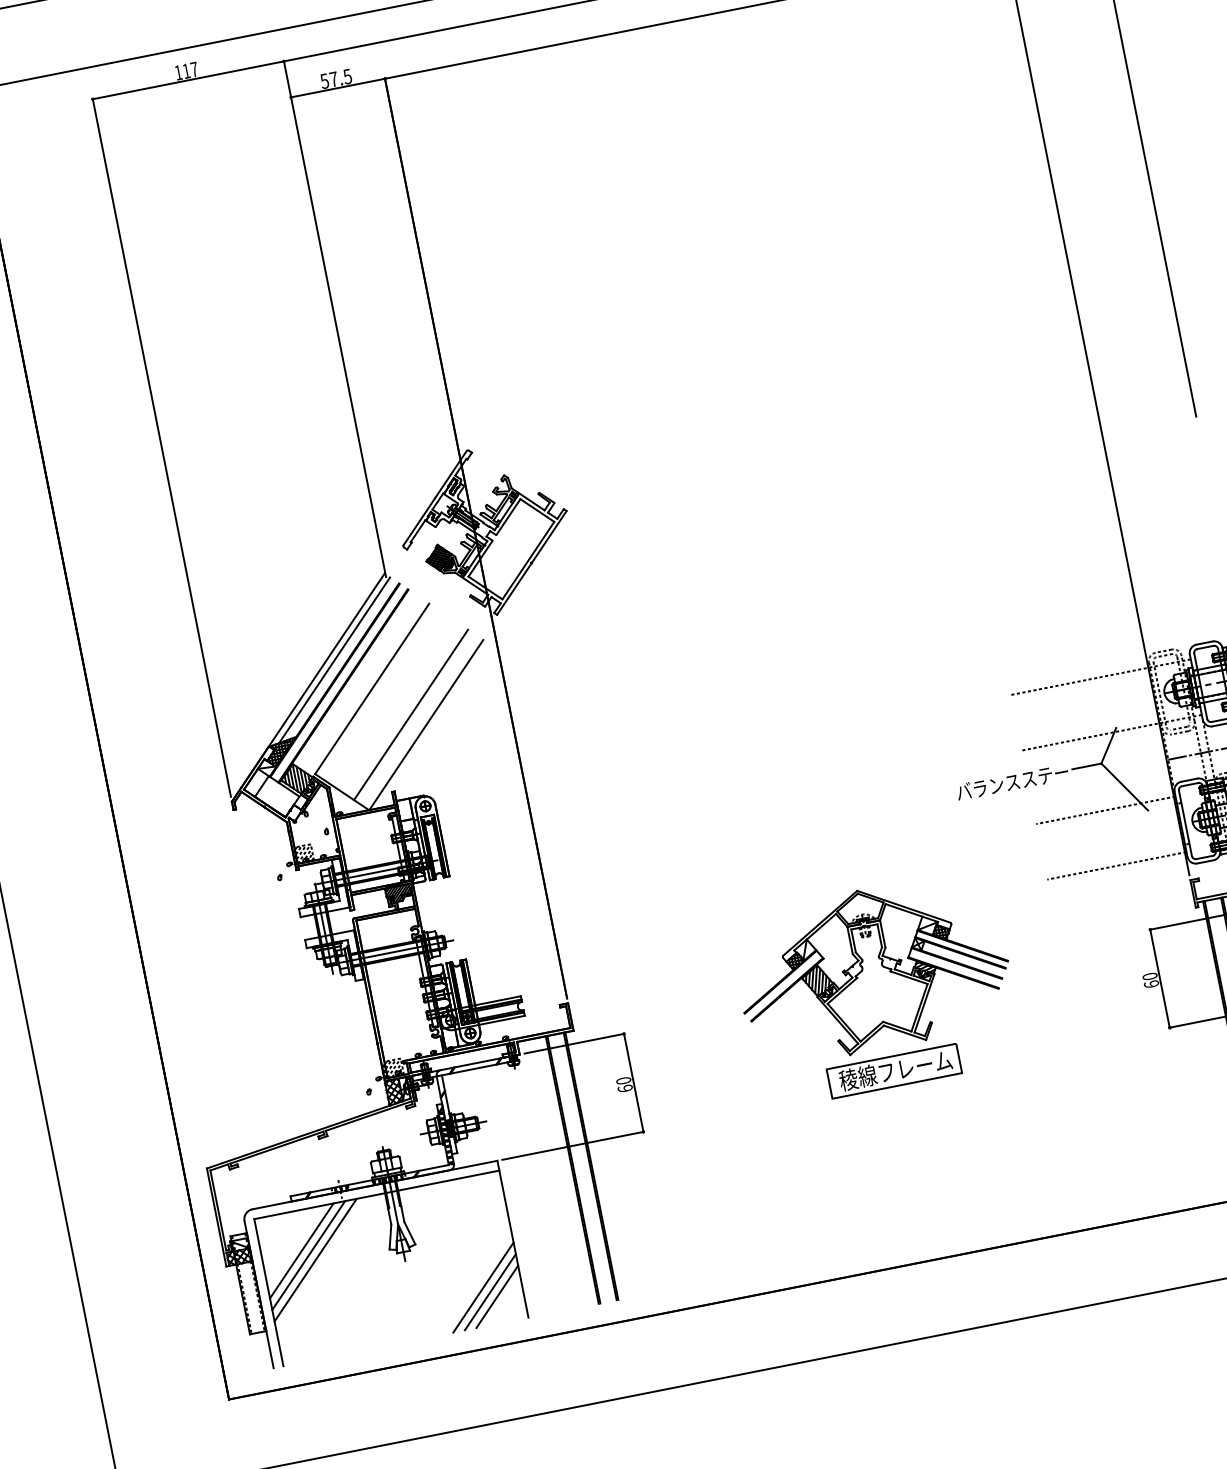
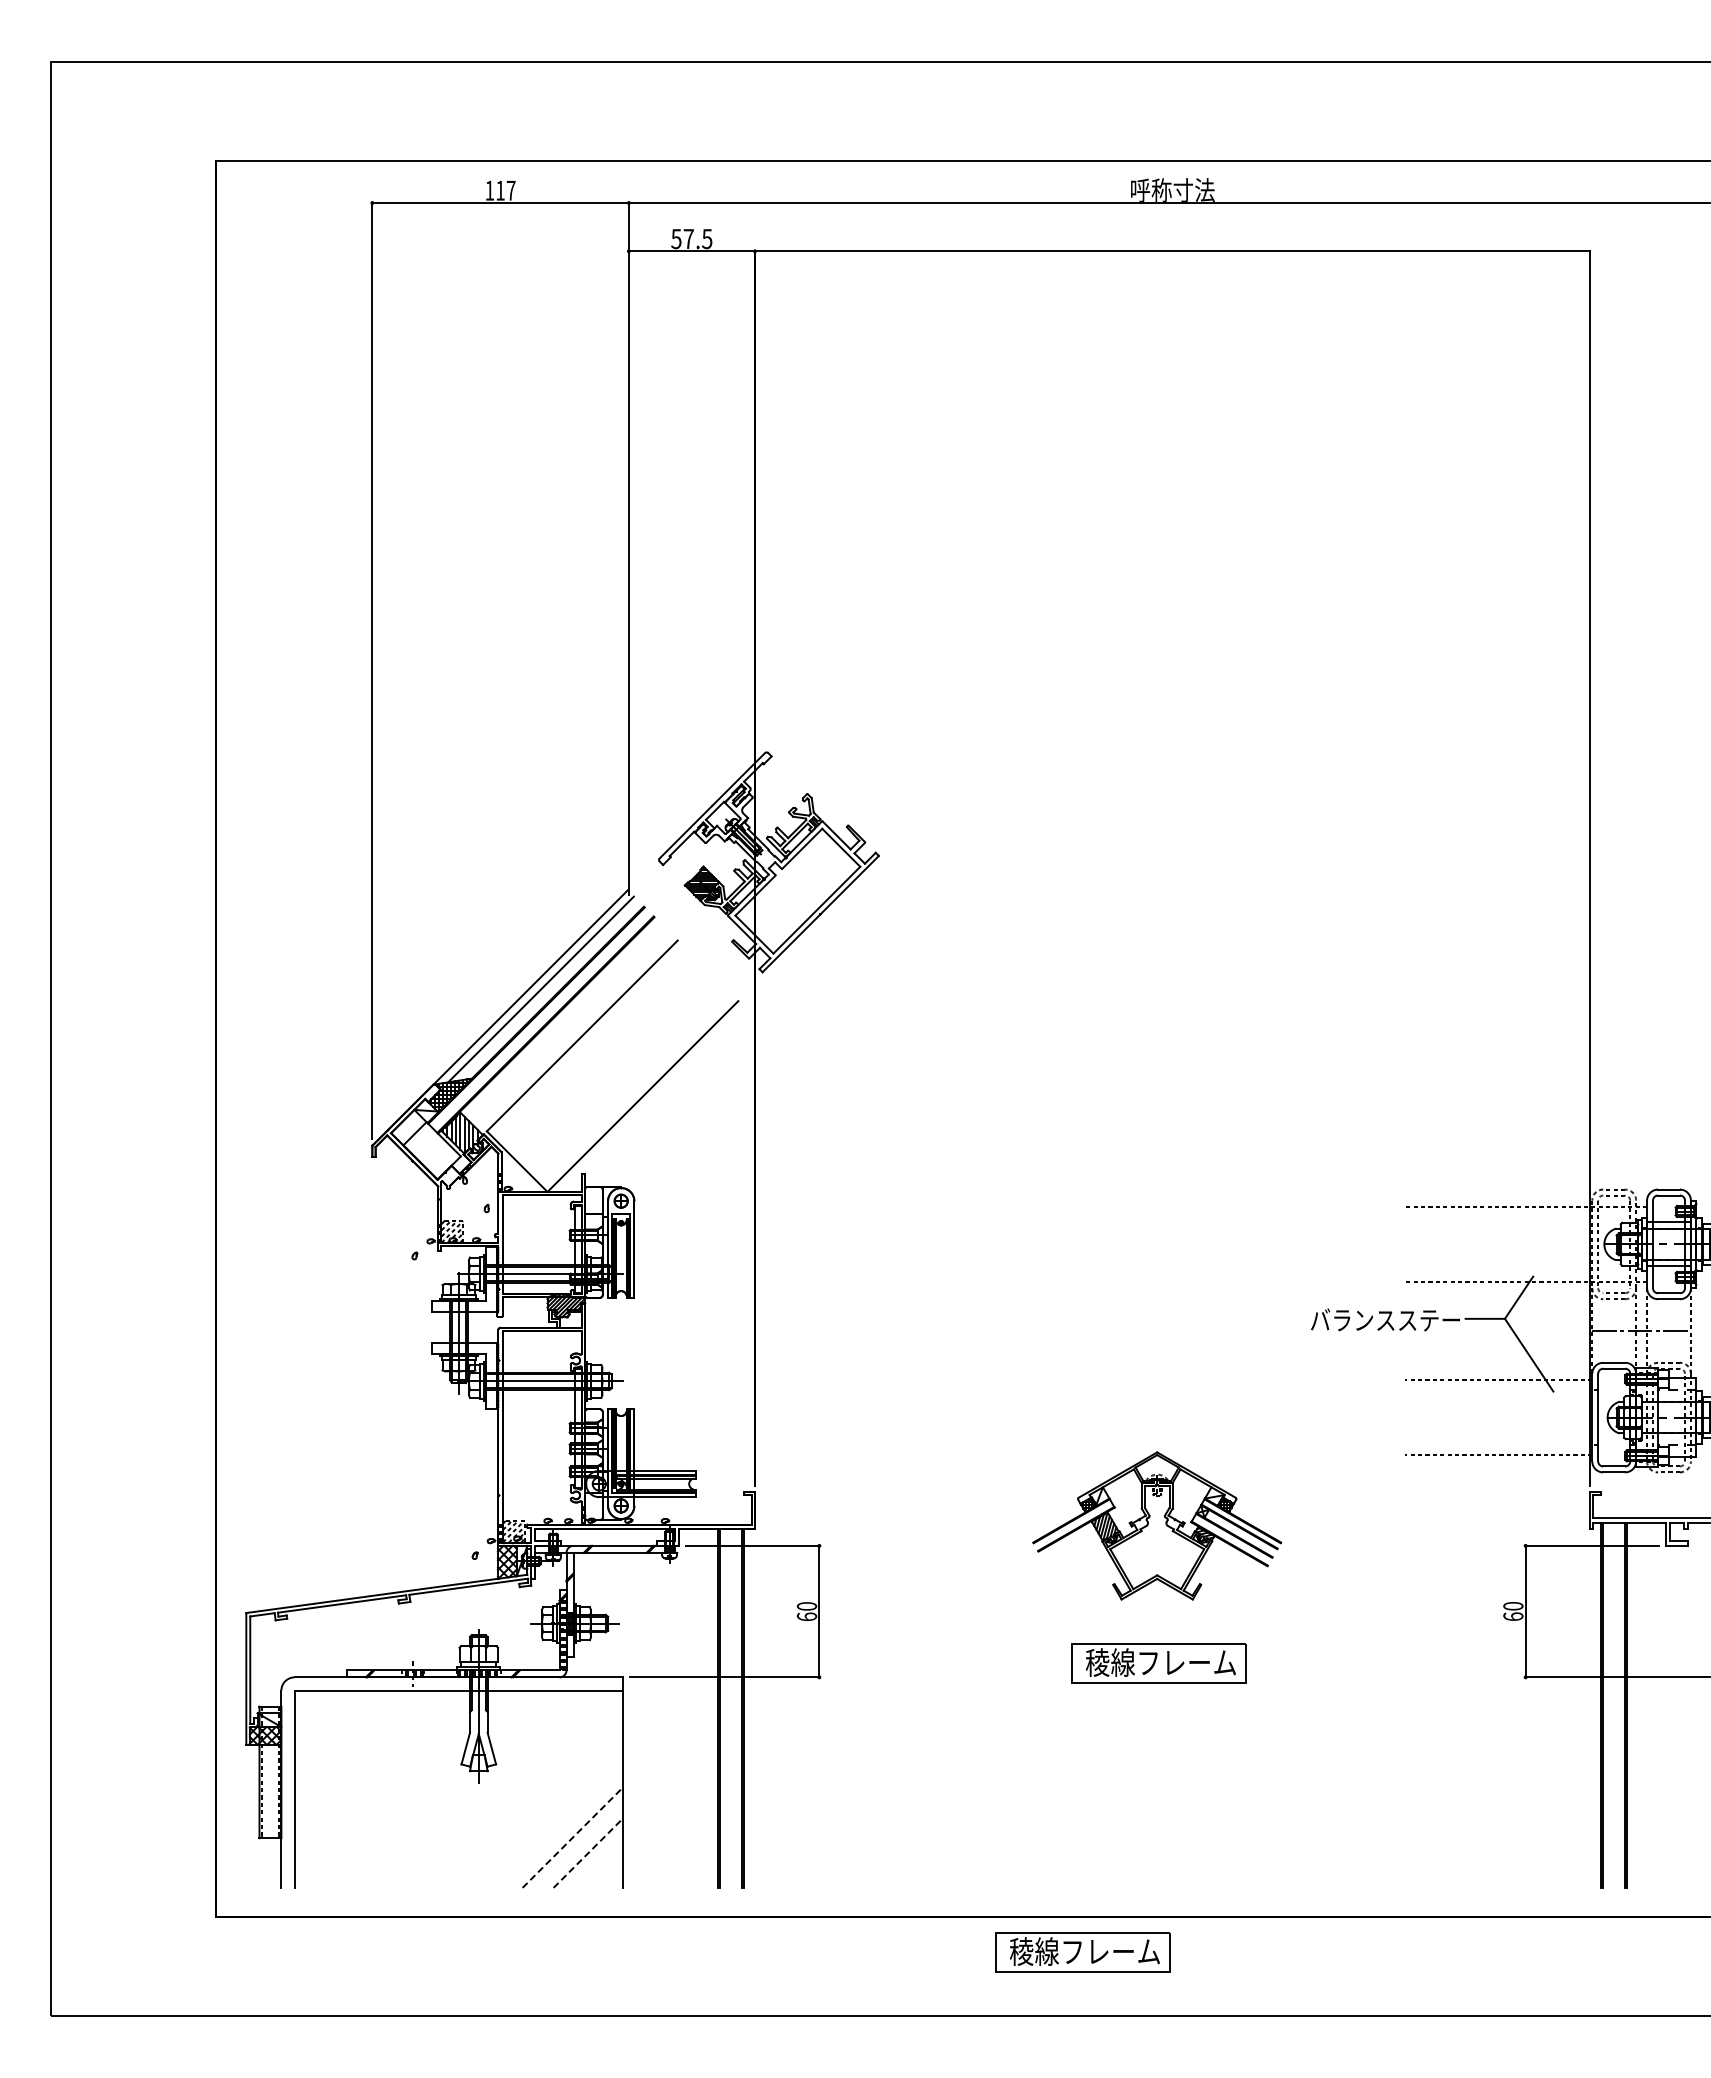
line: (410, 715) -> (625, 1079), removed
part: (872, 968) -> (1157, 1525), size x0.7
line: (301, 1250) -> (347, 1743), removed
line: (308, 1255) -> (355, 1751), removed
line: (314, 1259) -> (362, 1758), removed
line: (483, 1287) -> (573, 1837), solid -> dashed
line: (490, 1291) -> (580, 1844), removed
line: (497, 1296) -> (588, 1852), solid -> dashed
part: (880, 1298) -> (1082, 1952), added

